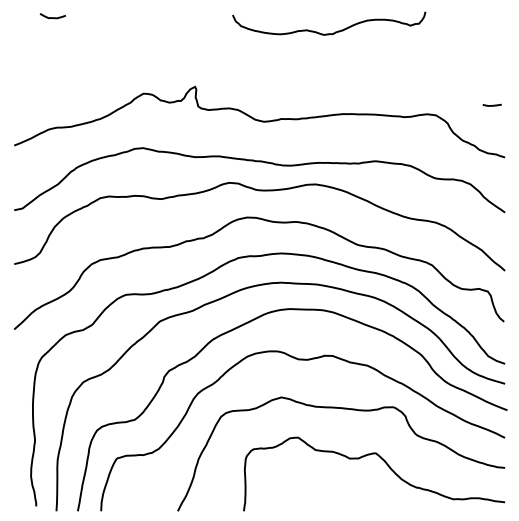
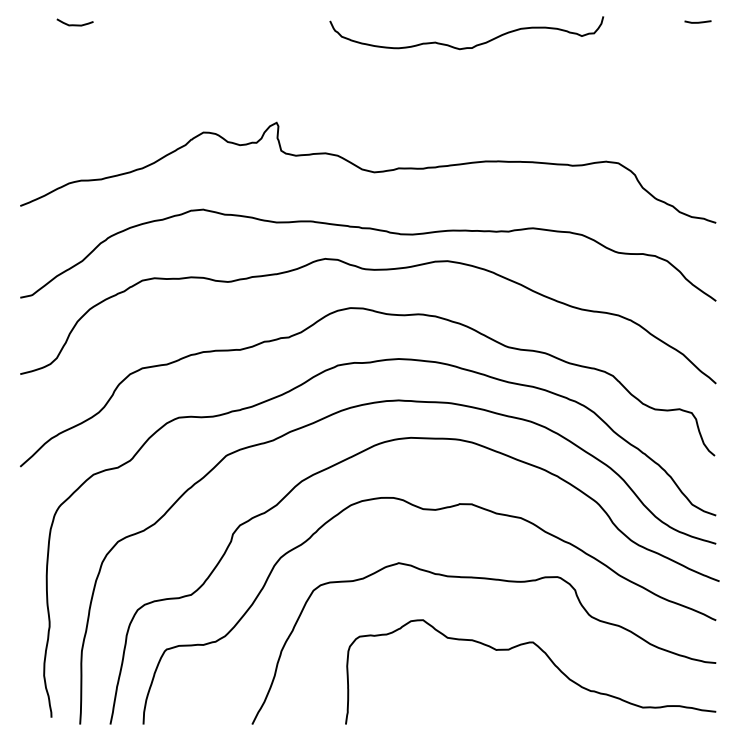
line: (491, 104) -> (697, 21), moved

